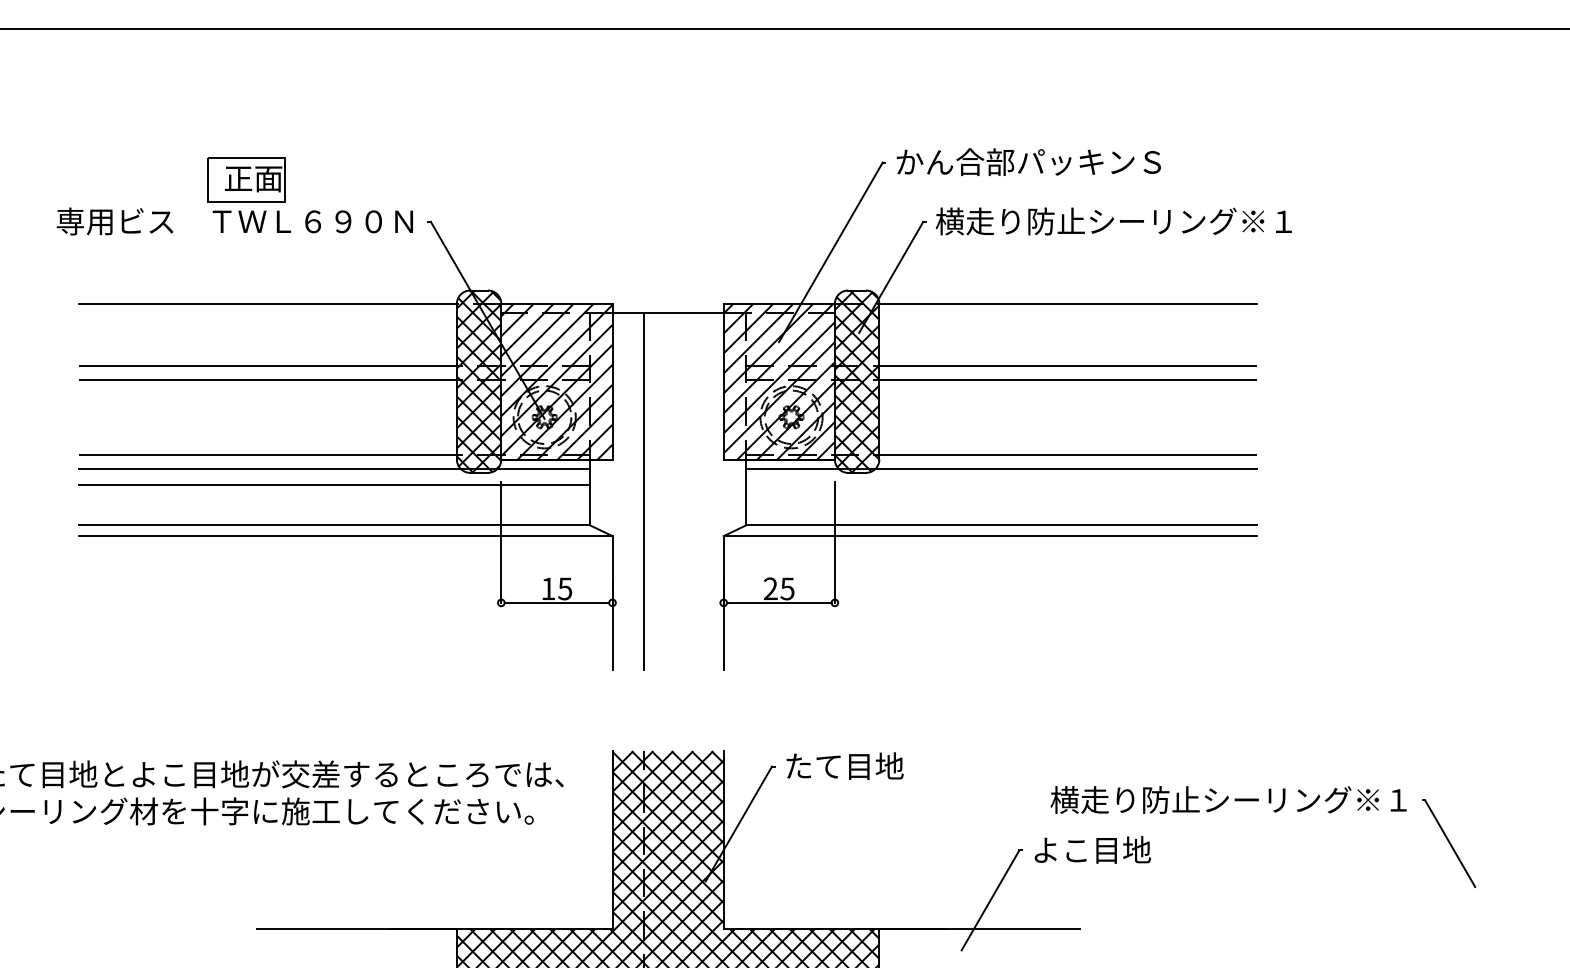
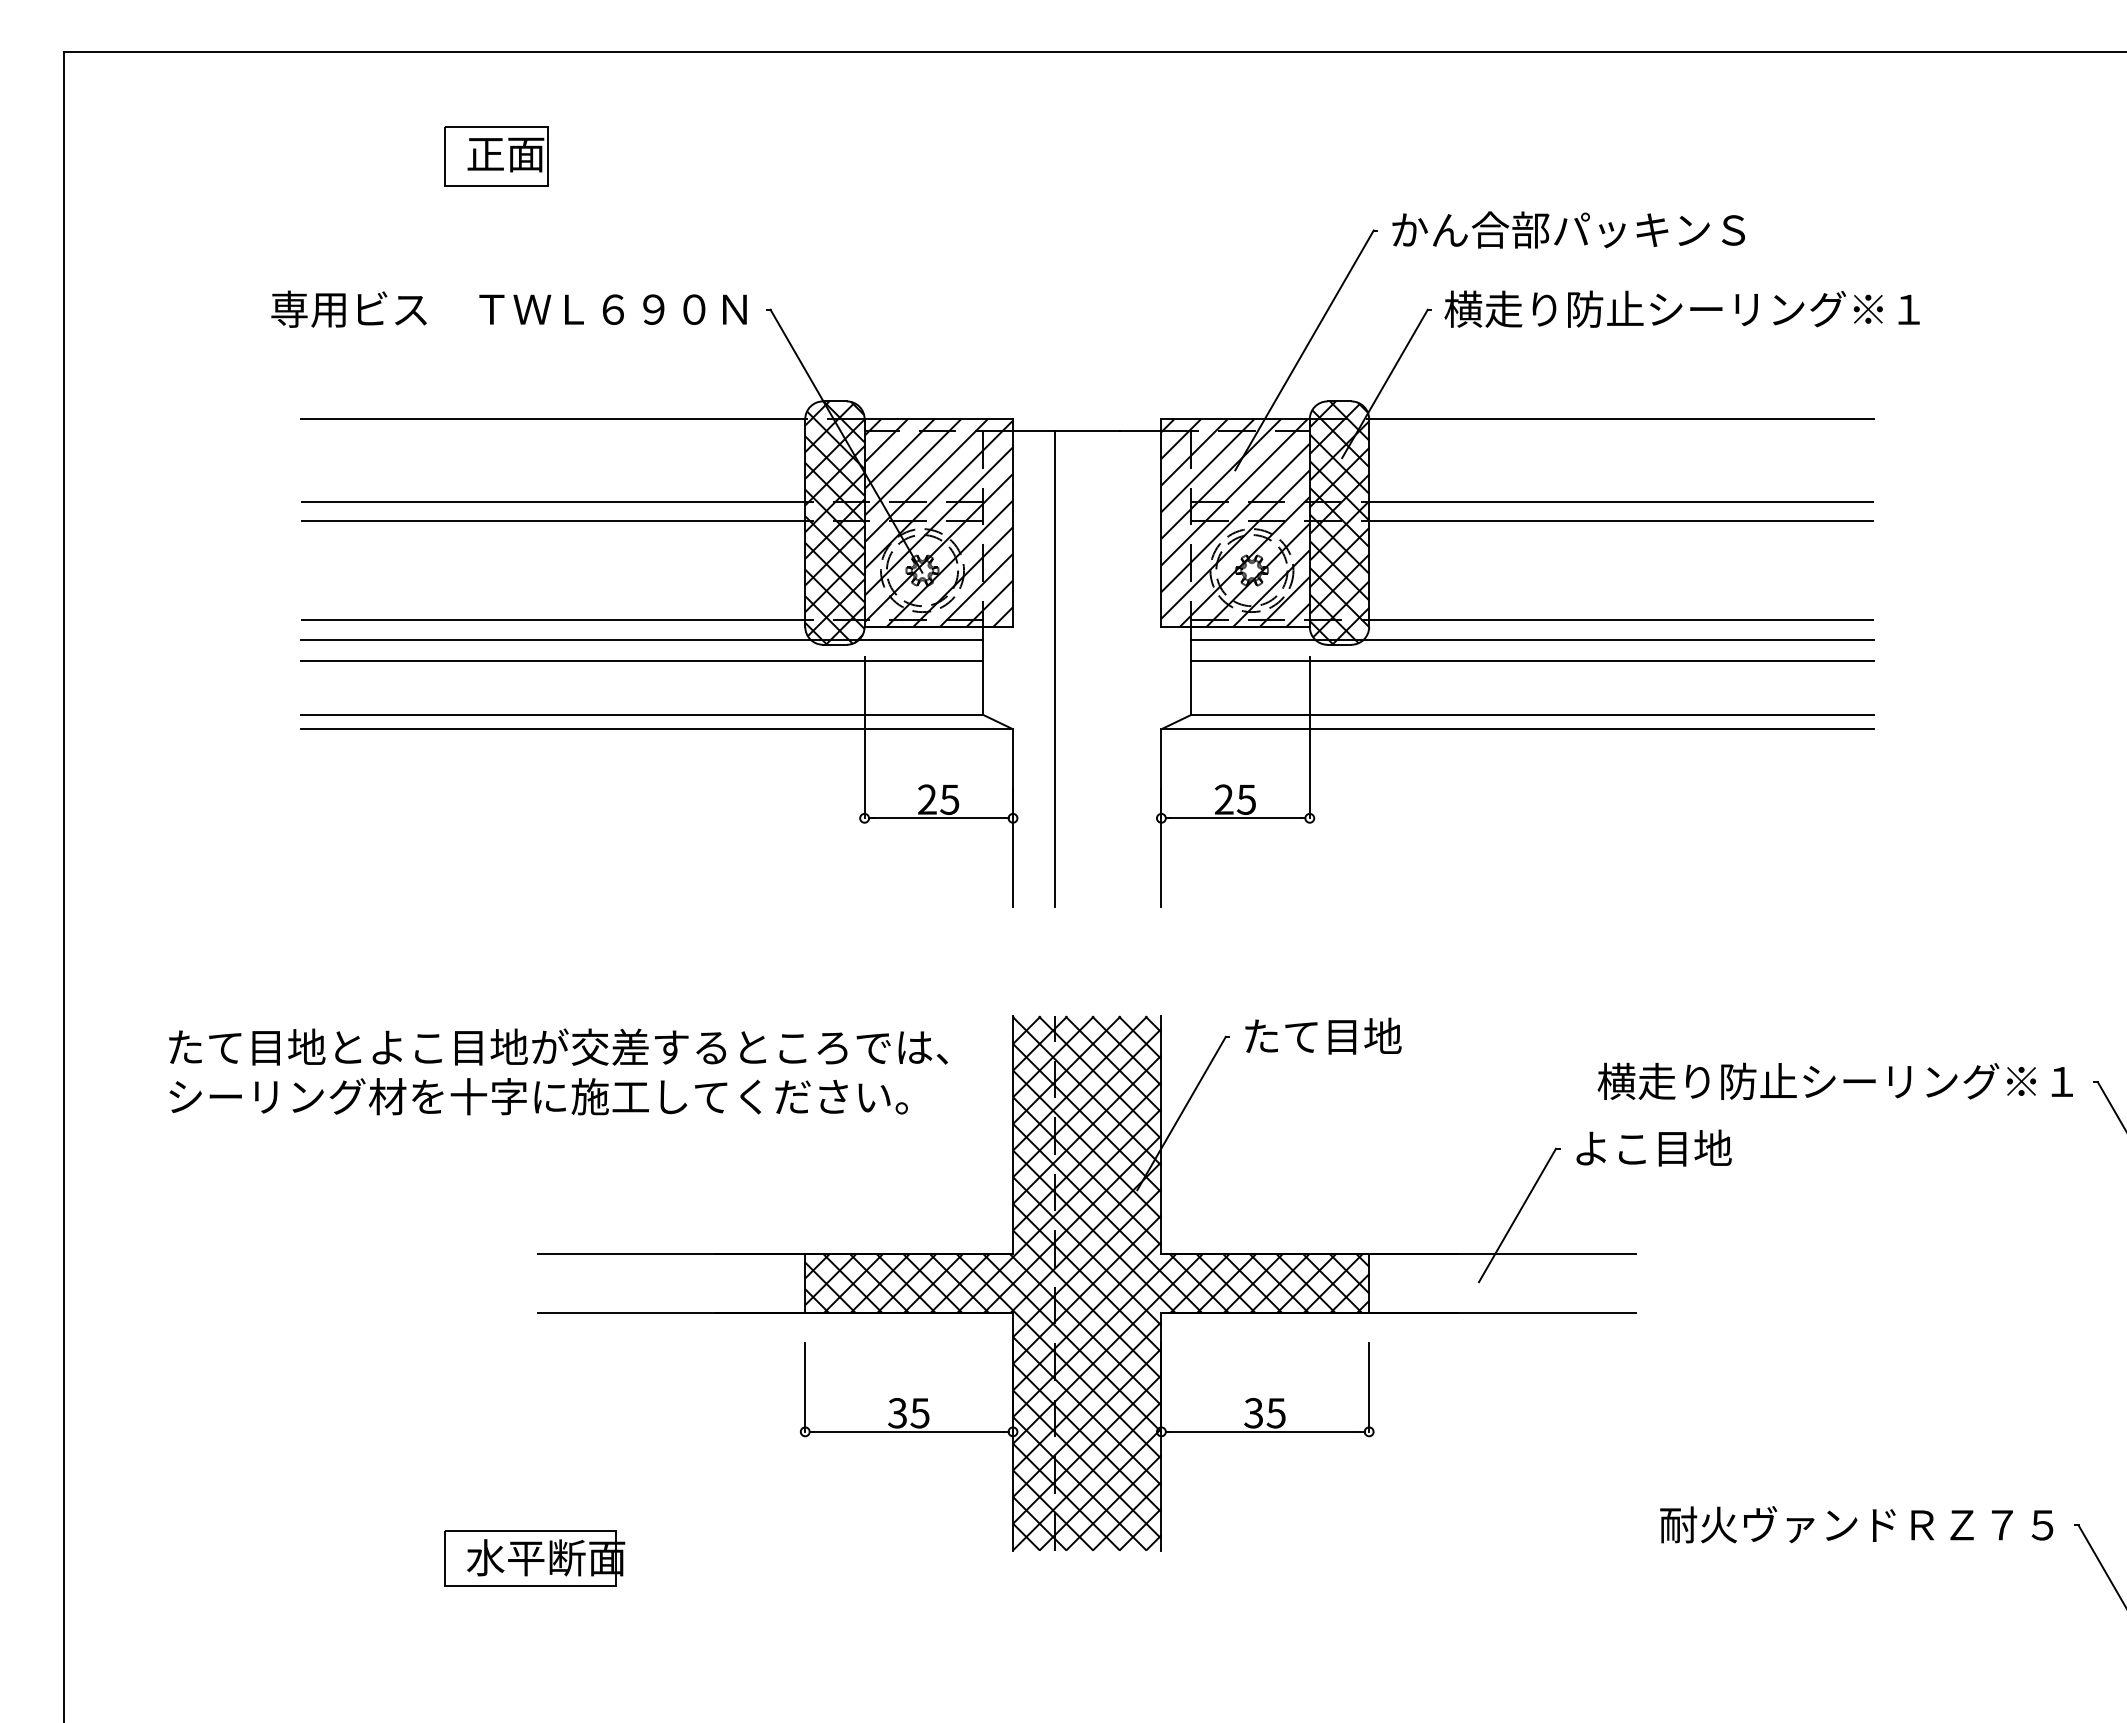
part: (246, 180) -> (496, 156), moved
line: (1001, 485) -> (1532, 661), added
text: (548, 588) -> (927, 799), 15 -> 25

